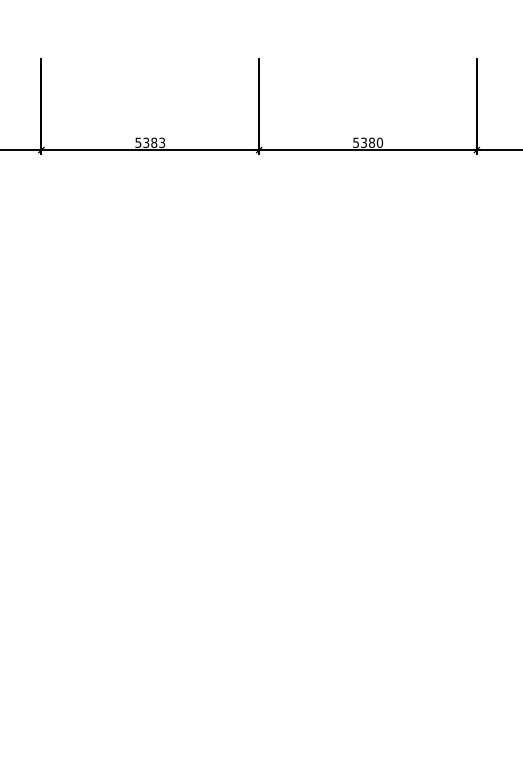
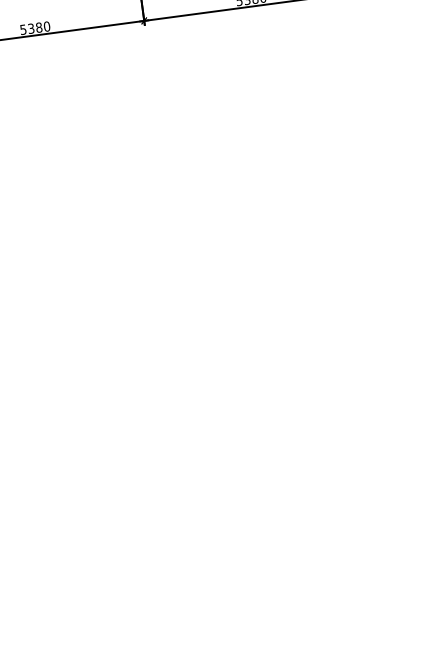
text: (162, 142) -> (47, 26), 5383 -> 5380

